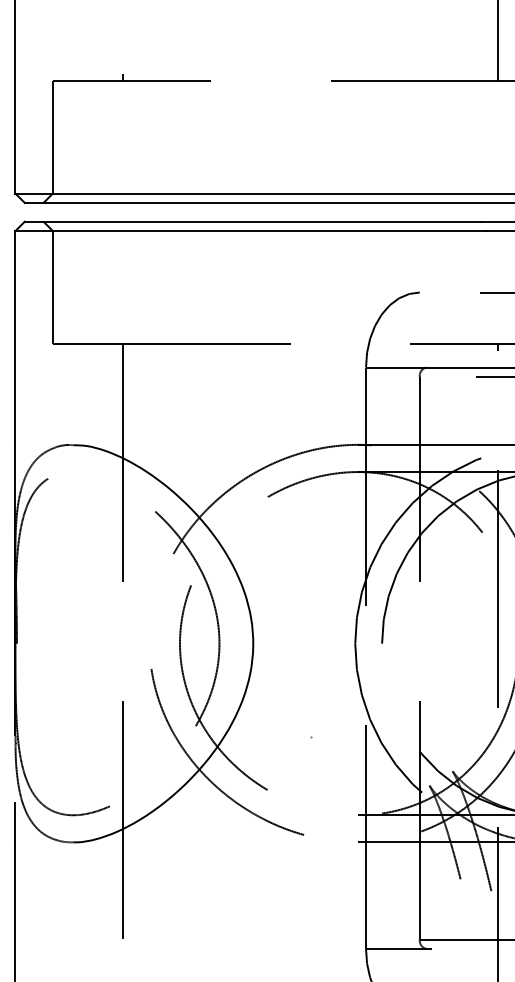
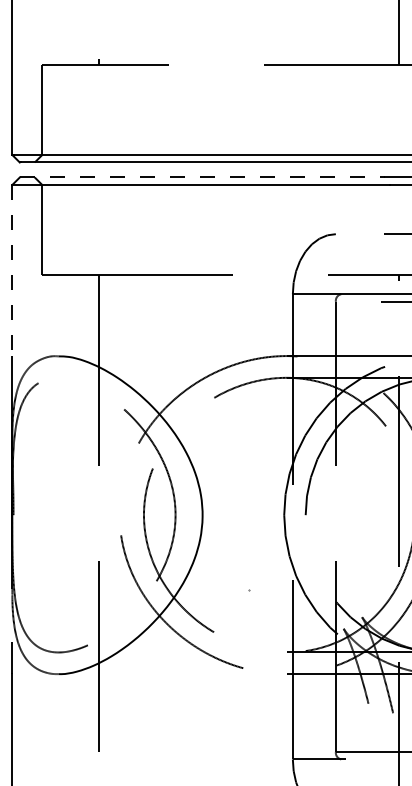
line: (253, 221) -> (202, 177), solid -> dashed
line: (15, 337) -> (12, 270), solid -> dashed

